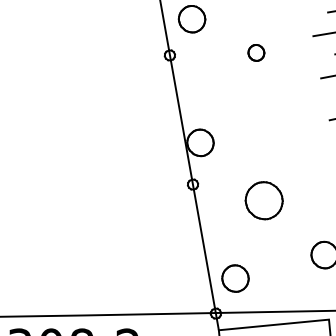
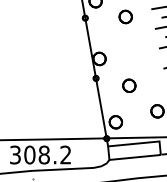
part: (256, 51) -> (125, 16), size x1.67
part: (264, 199) -> (129, 85), size x0.71

